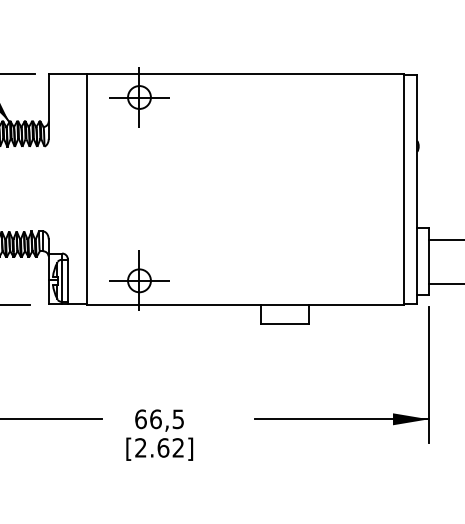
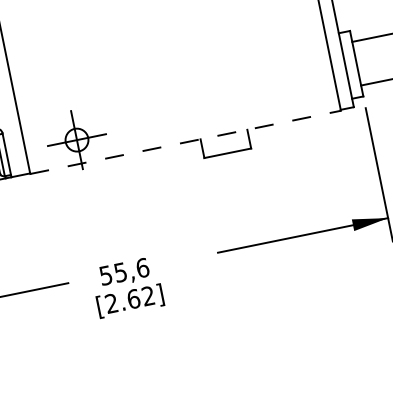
line: (245, 304) -> (185, 142), solid -> dashed
text: (159, 419) -> (124, 271), 66,5 -> 55,6

